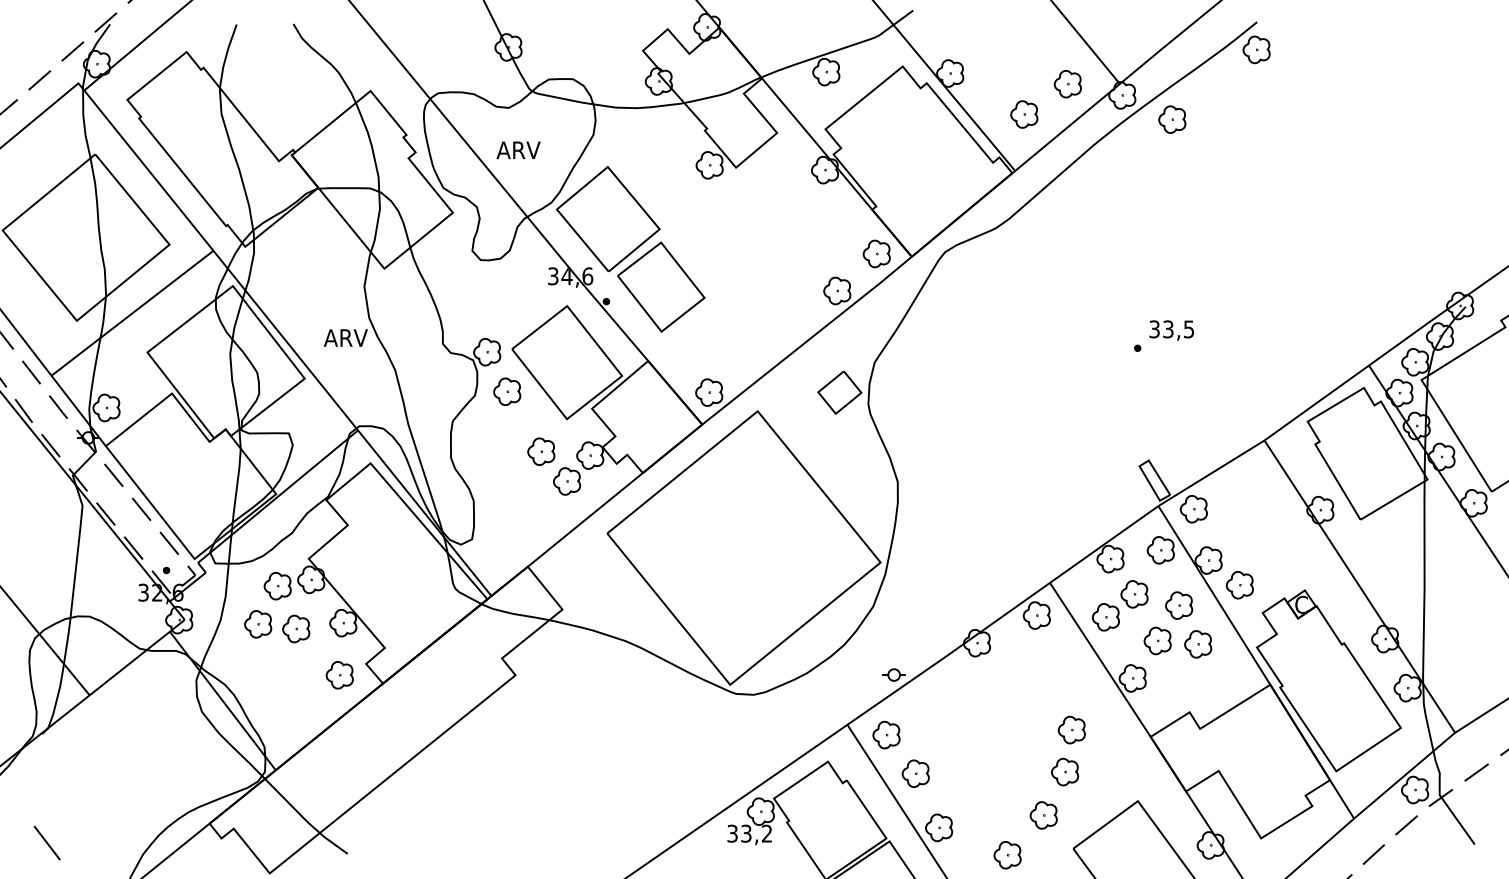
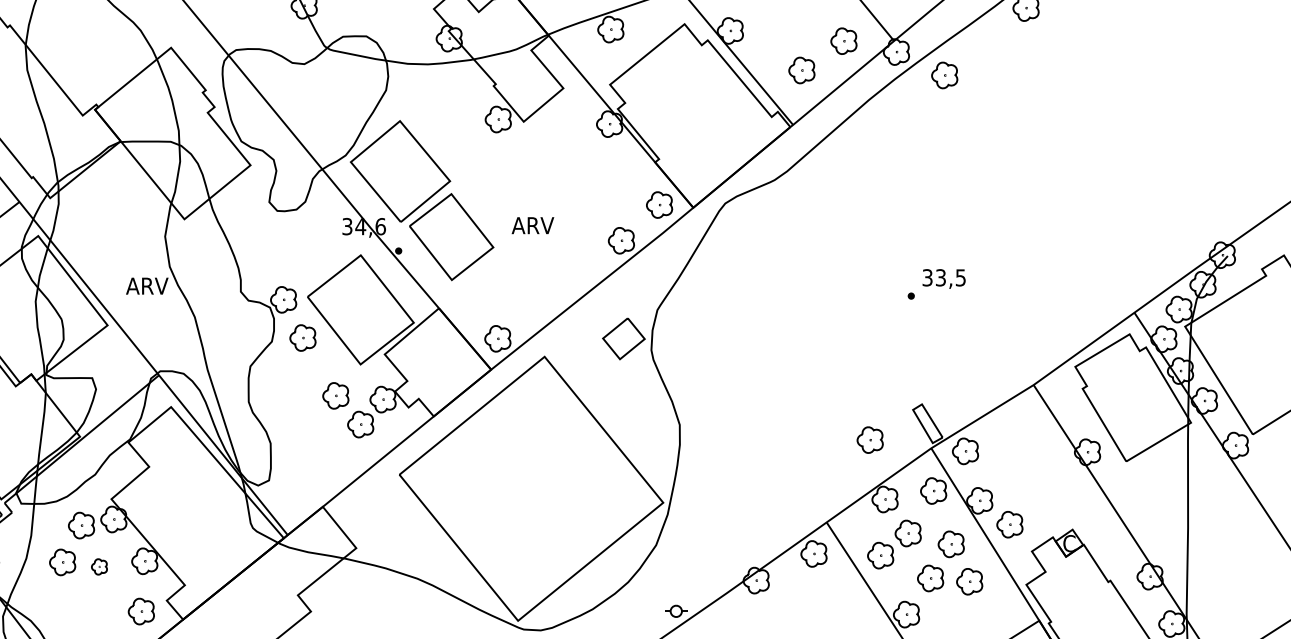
text: (518, 150) -> (532, 225), moved
part: (1095, 497) -> (870, 440), added
part: (296, 628) -> (99, 566), size x0.6

